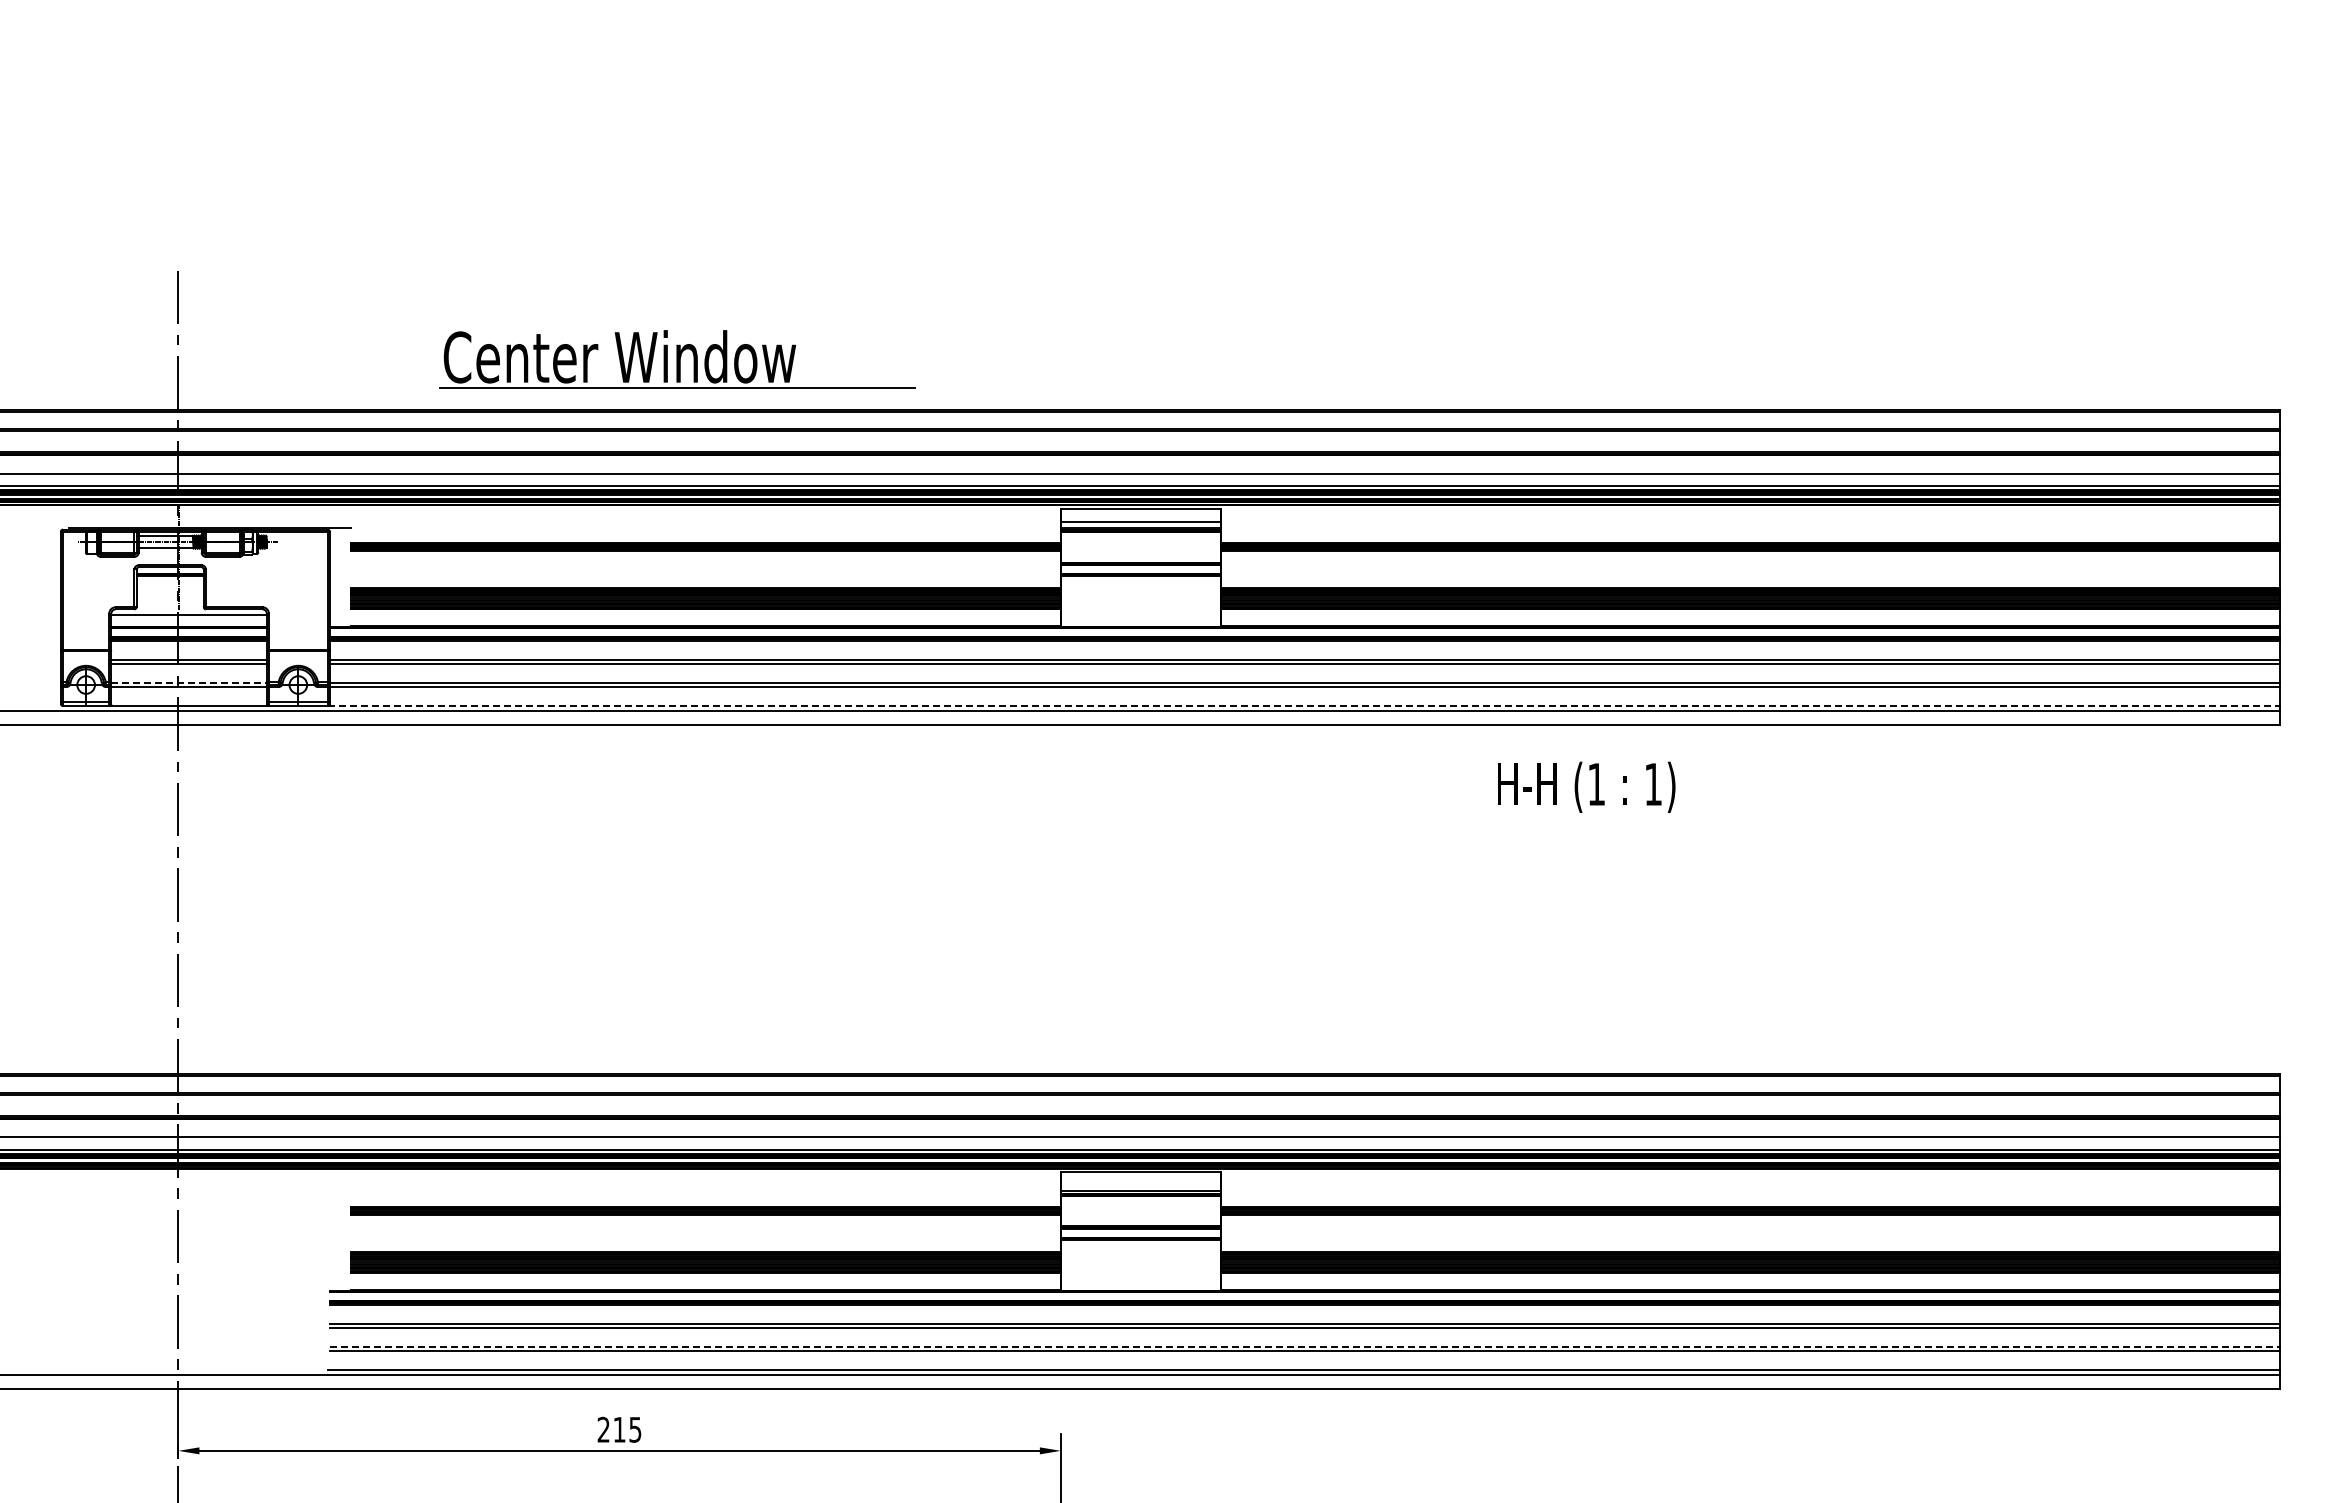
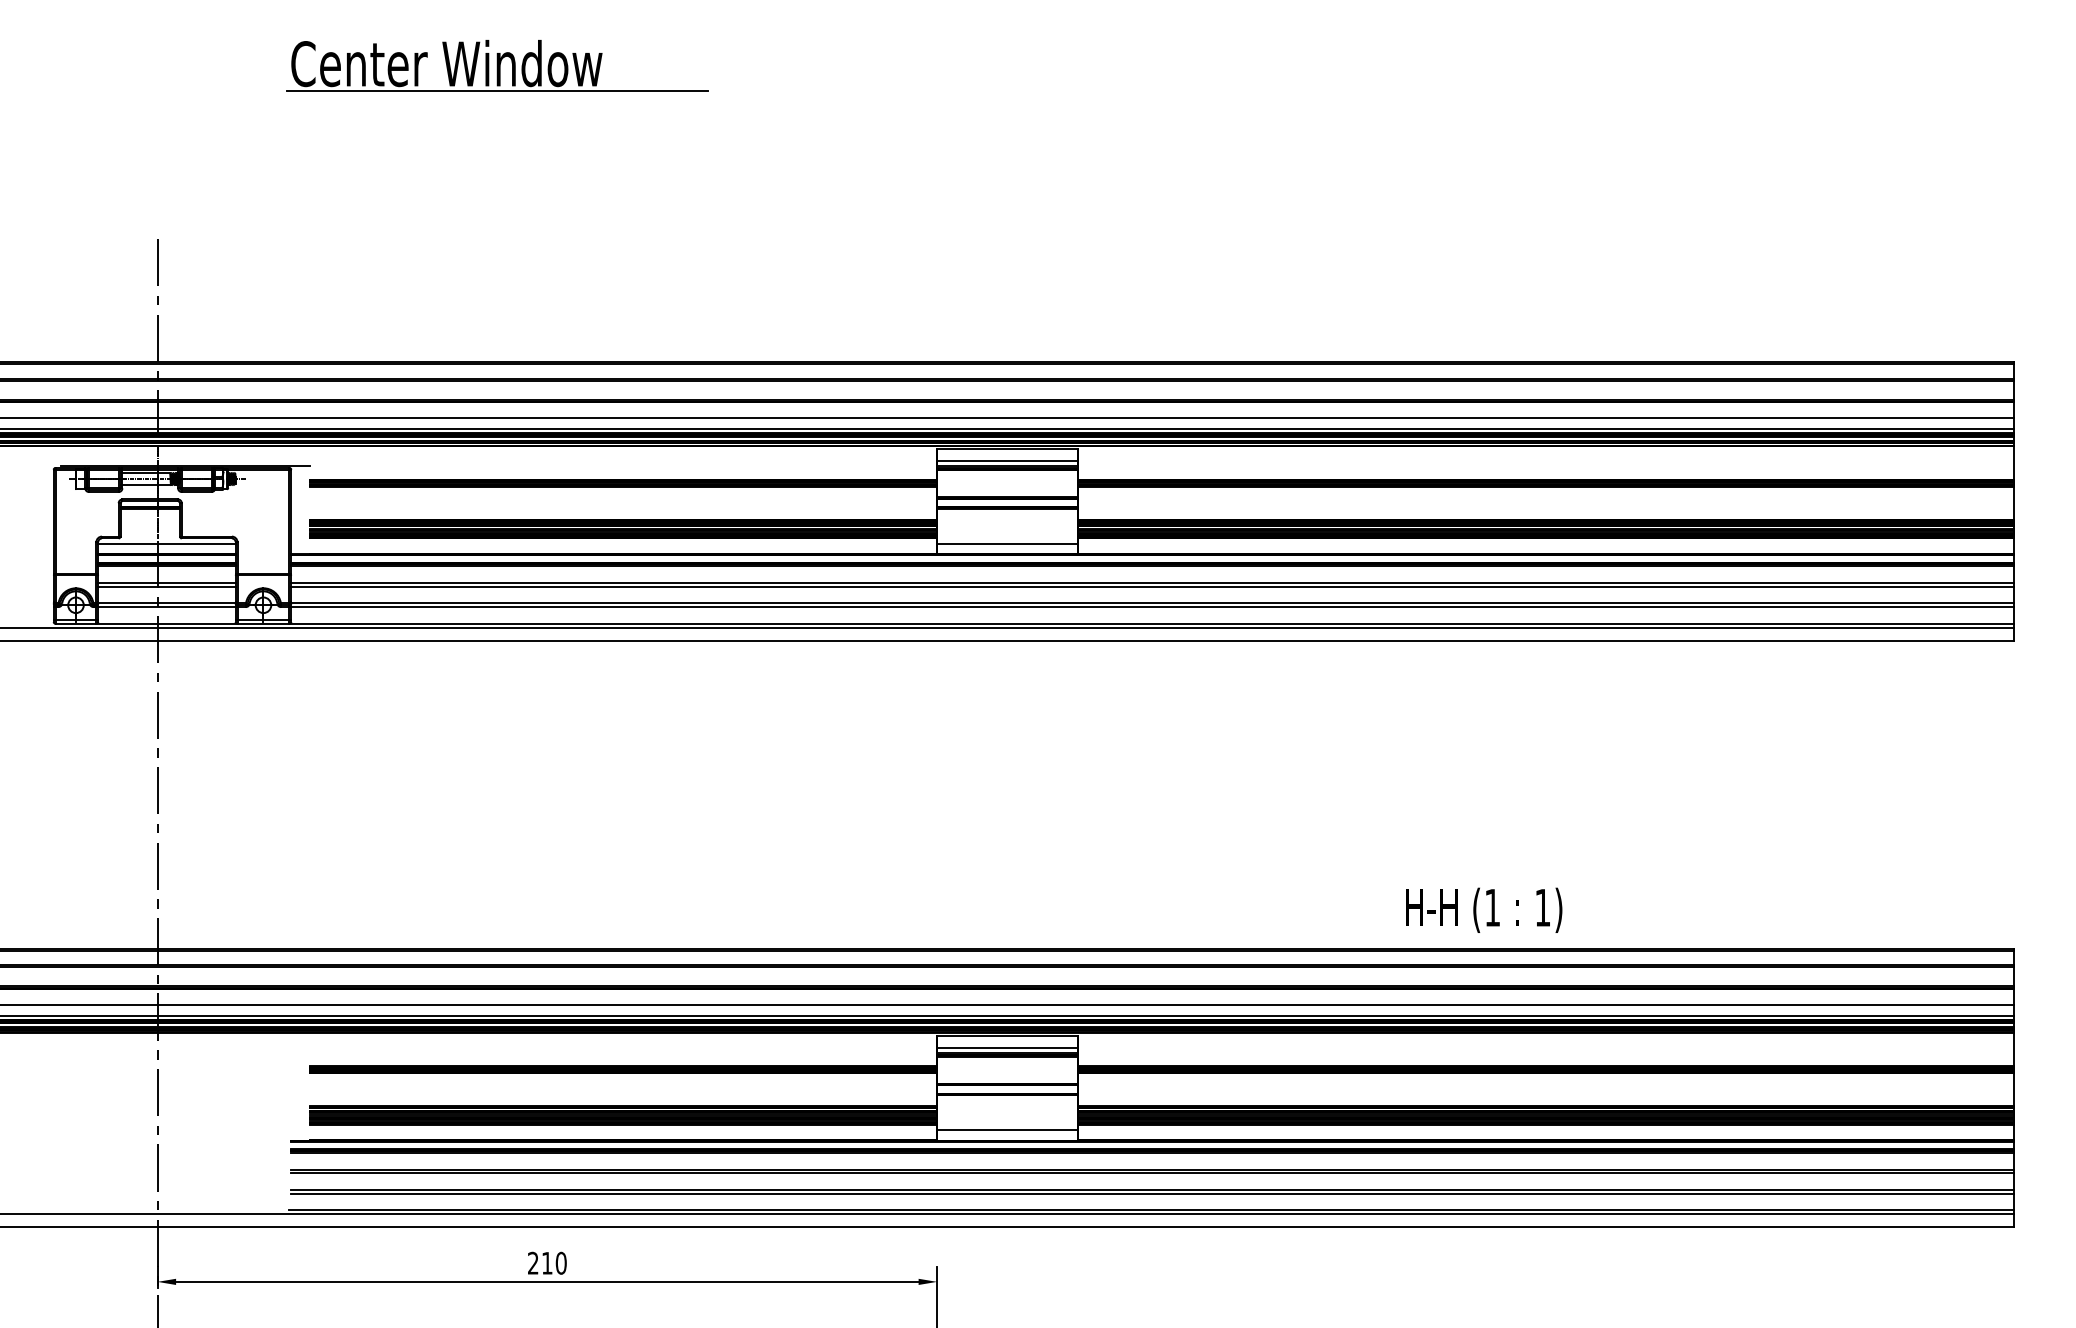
part: (677, 359) -> (497, 65), moved
line: (1140, 615) -> (1007, 543), added
line: (189, 682) -> (167, 603), dashed -> solid
line: (1303, 706) -> (1151, 624), dashed -> solid
text: (1586, 786) -> (1483, 909), moved
line: (1140, 1185) -> (1007, 1047), added
line: (1140, 1279) -> (1007, 1130), added
line: (1304, 1346) -> (1152, 1189), dashed -> solid
text: (635, 1429) -> (561, 1263), 215 -> 210

